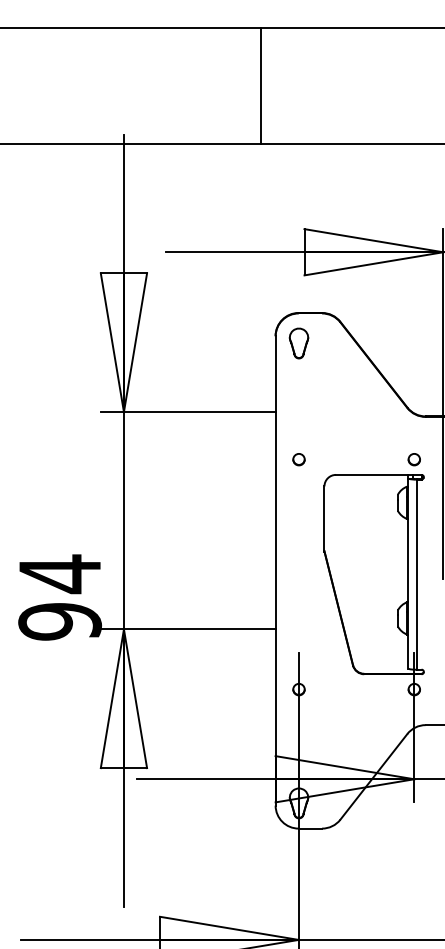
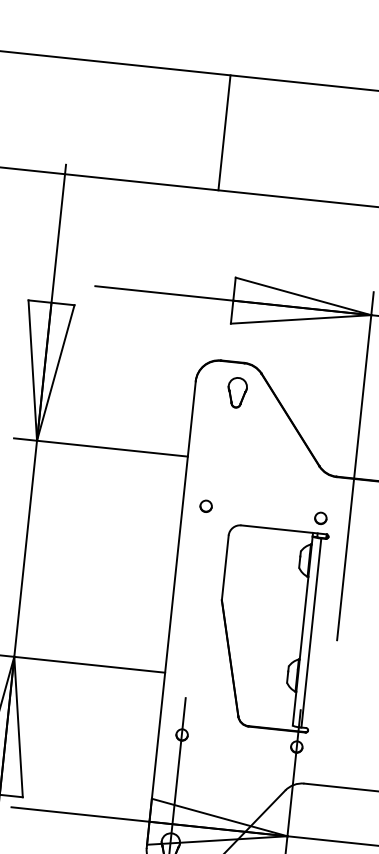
line: (261, 86) -> (224, 133), moved
part: (298, 343) -> (236, 392), moved

